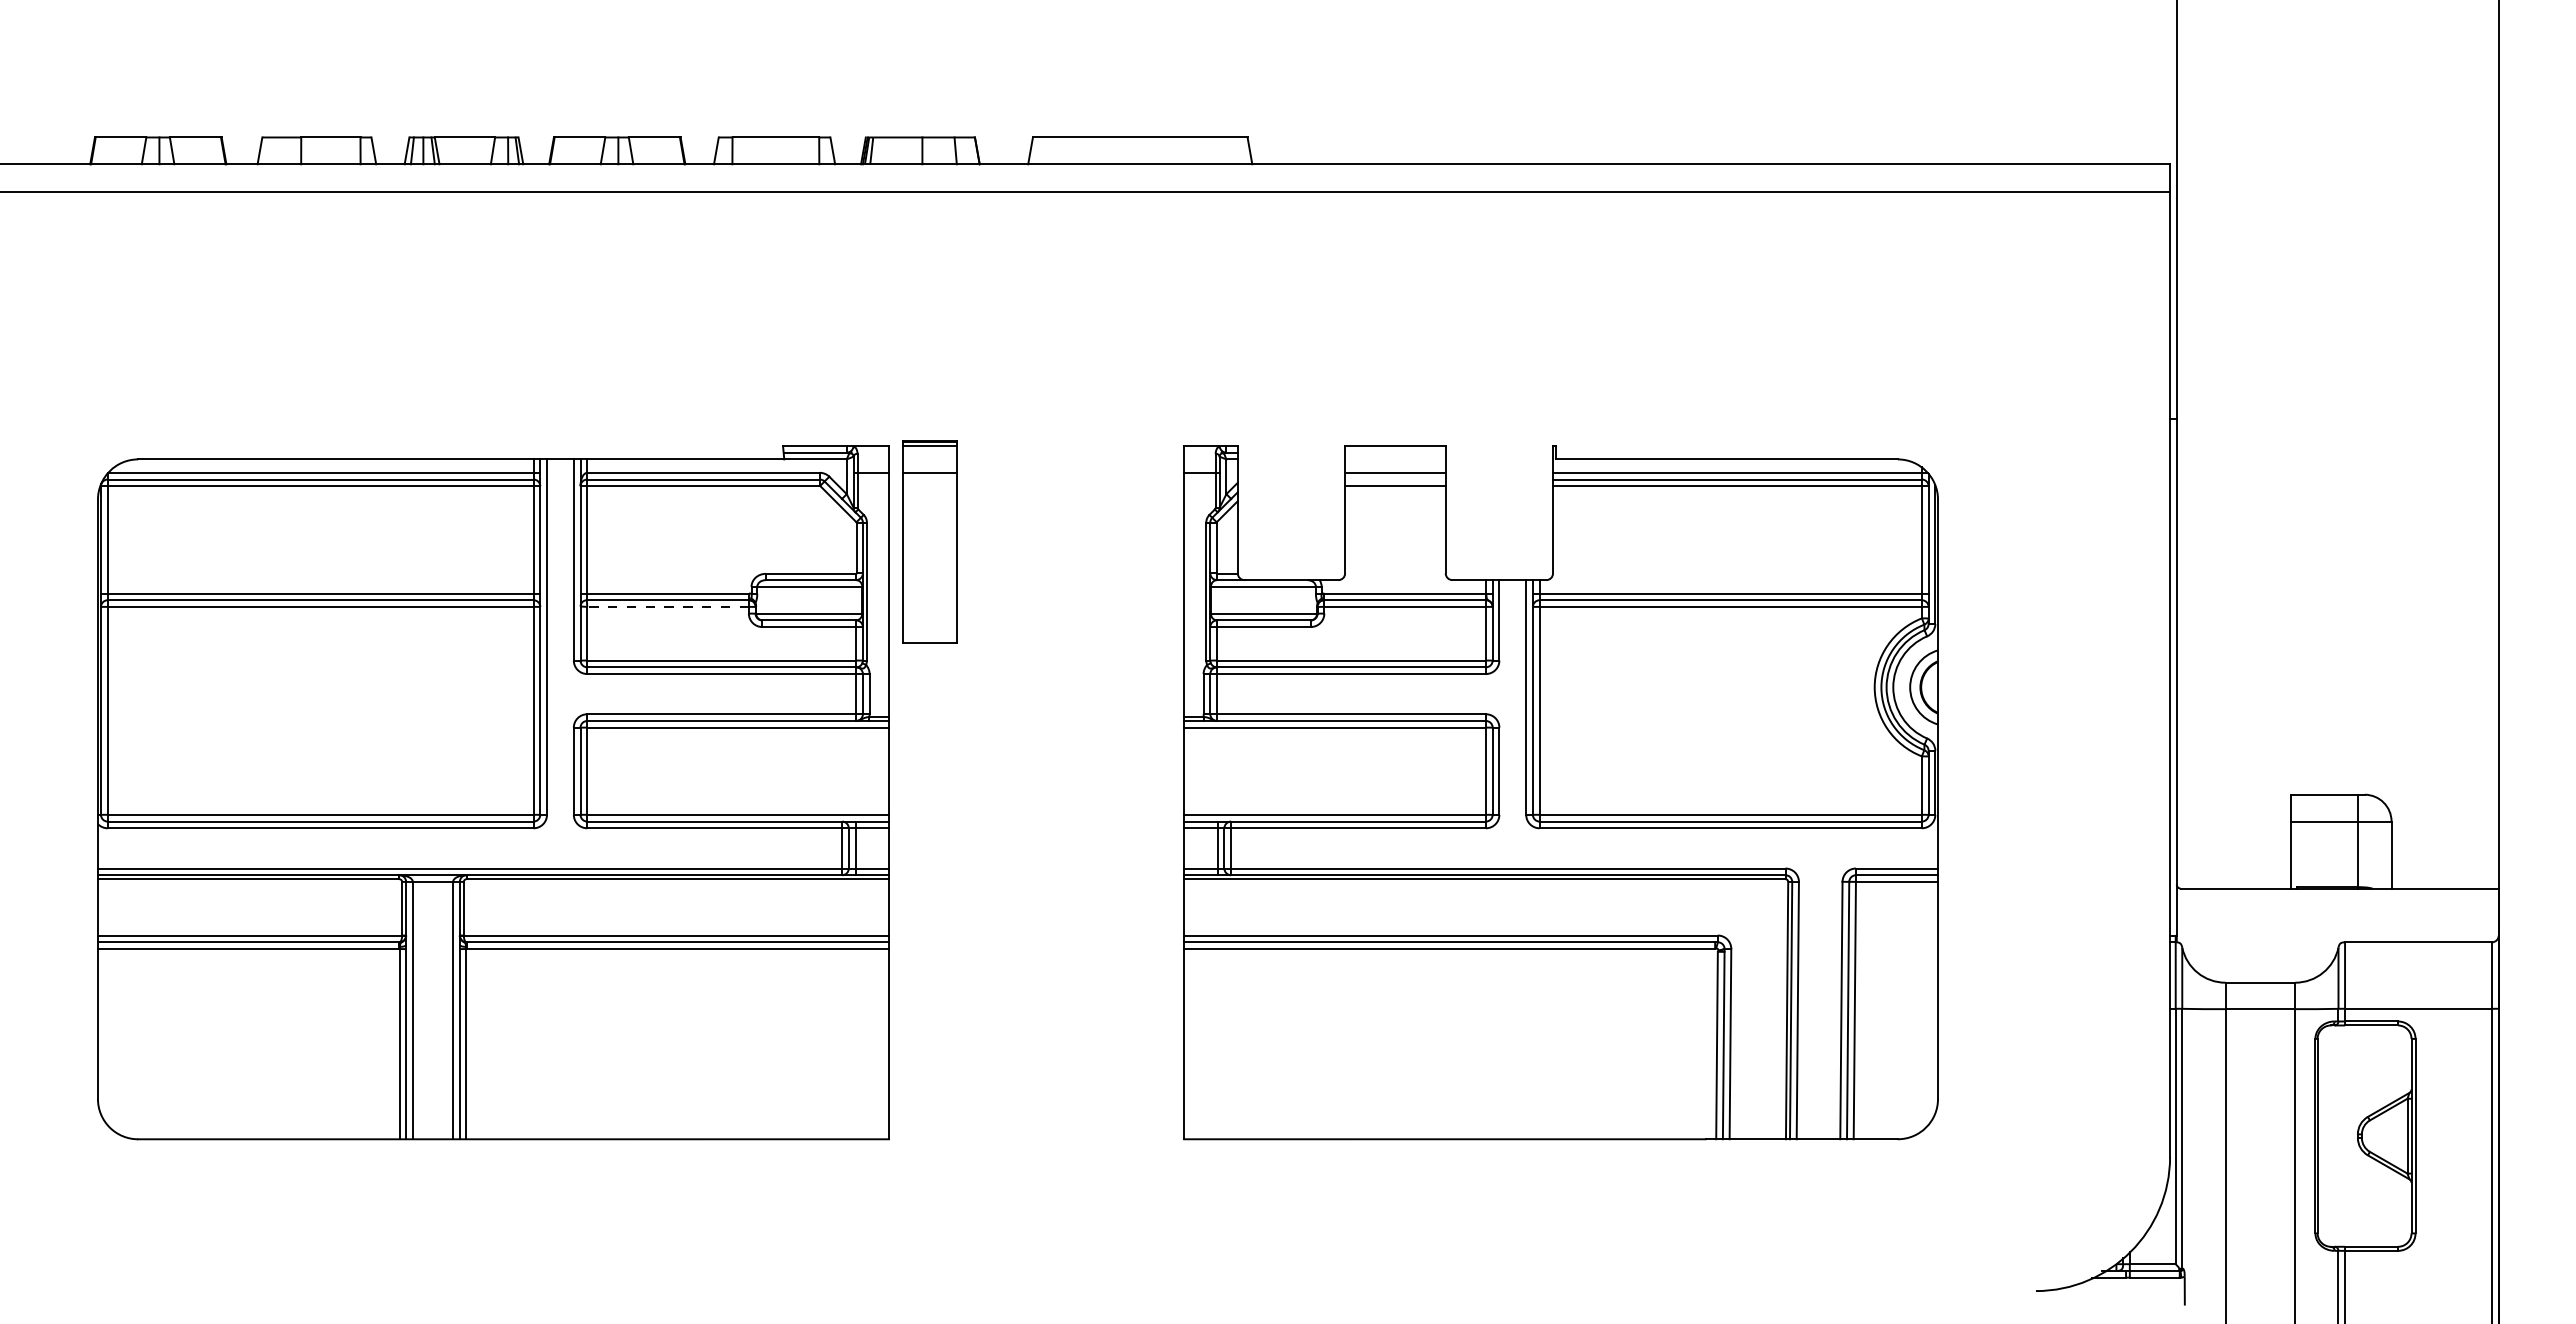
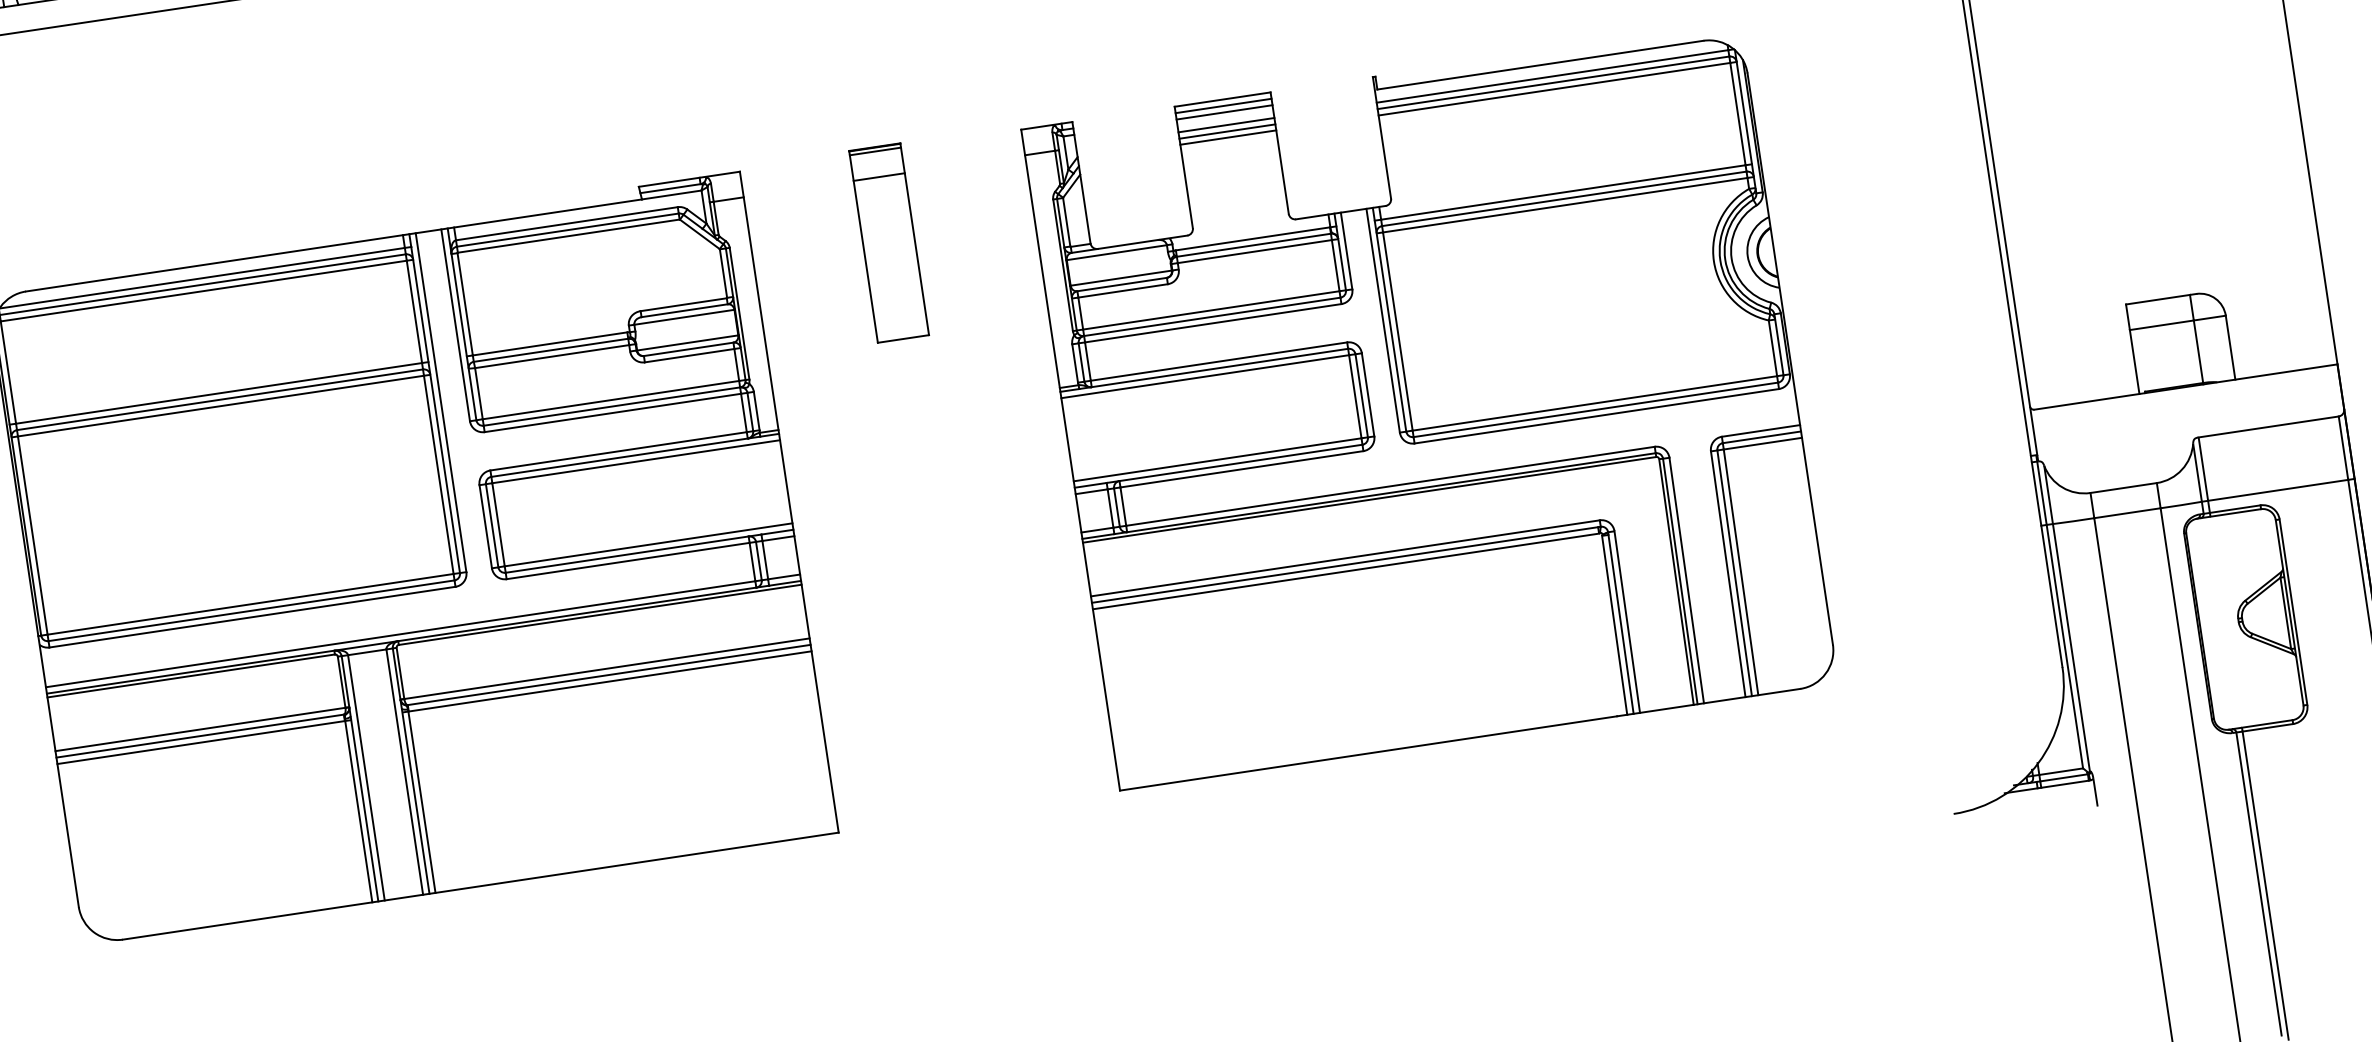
line: (1395, 452) -> (1223, 105), added
line: (1395, 459) -> (1224, 112), added
line: (1395, 479) -> (1227, 131), added
part: (929, 541) -> (888, 242), moved
line: (668, 606) -> (552, 356), dashed -> solid

